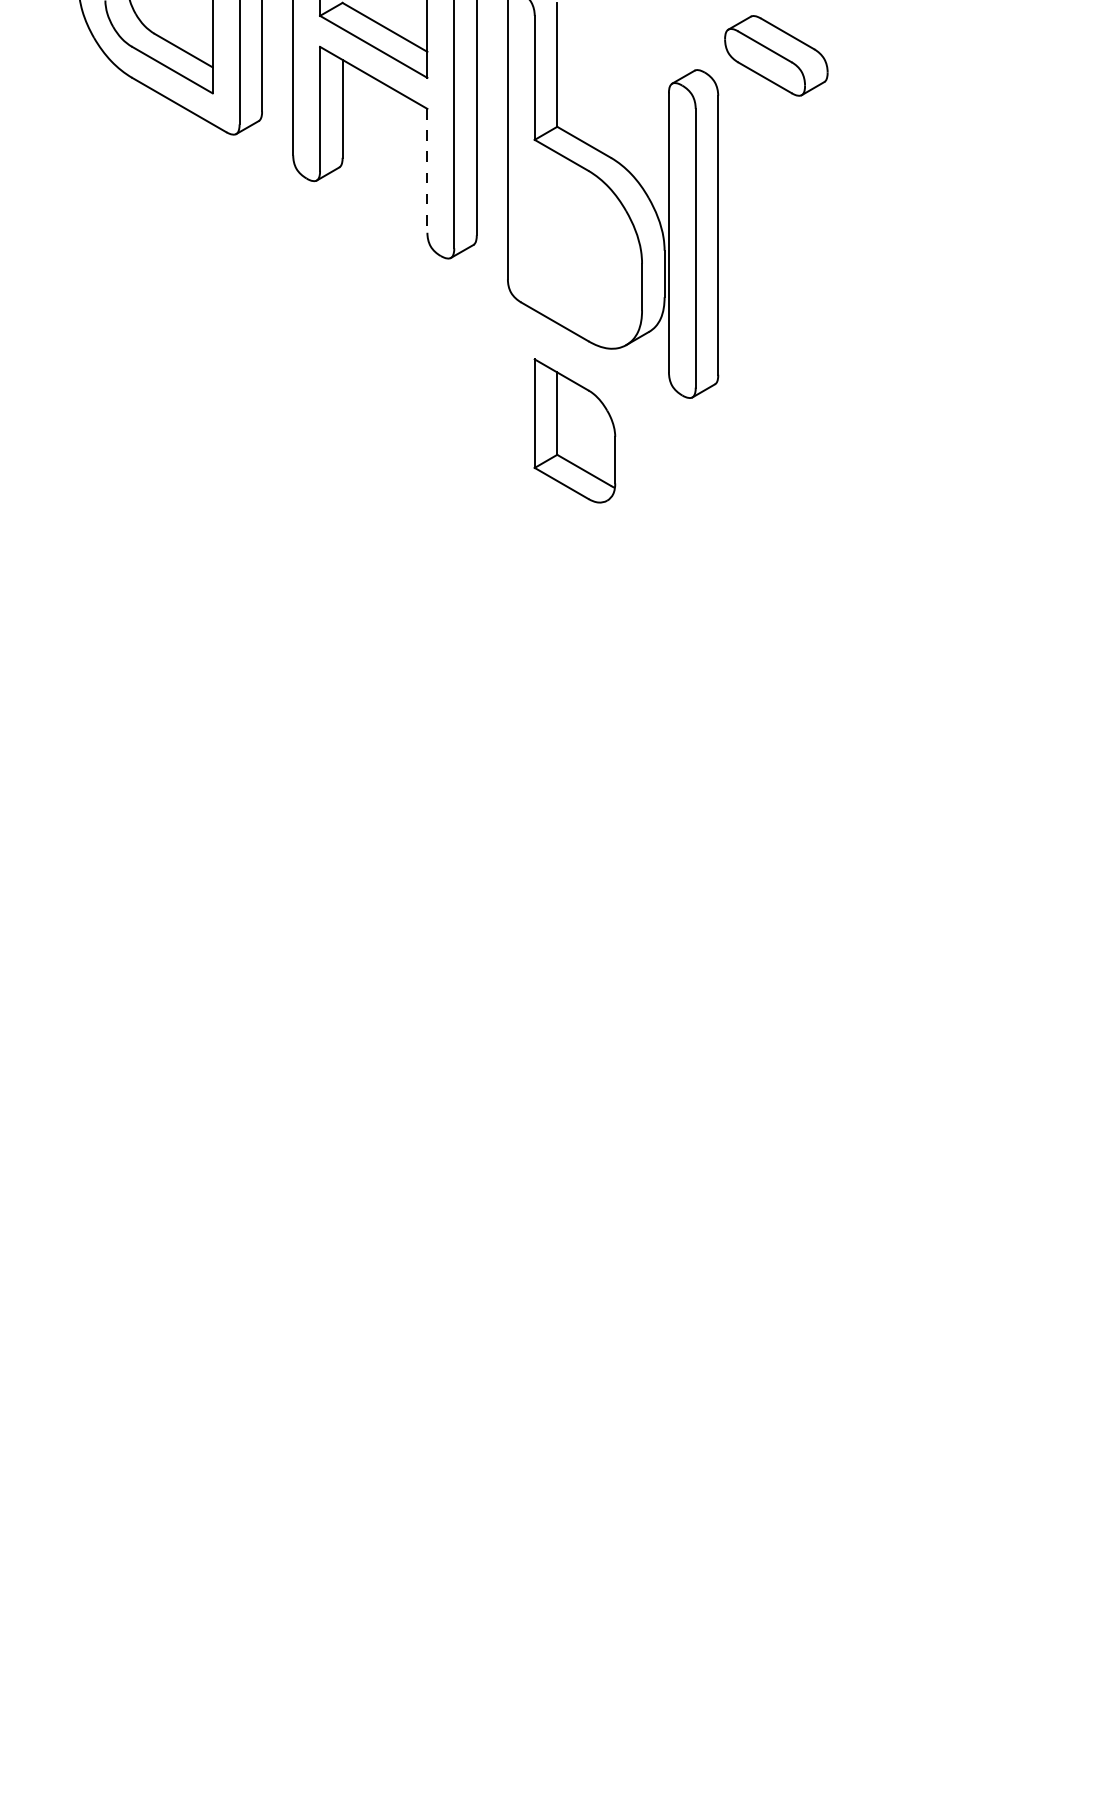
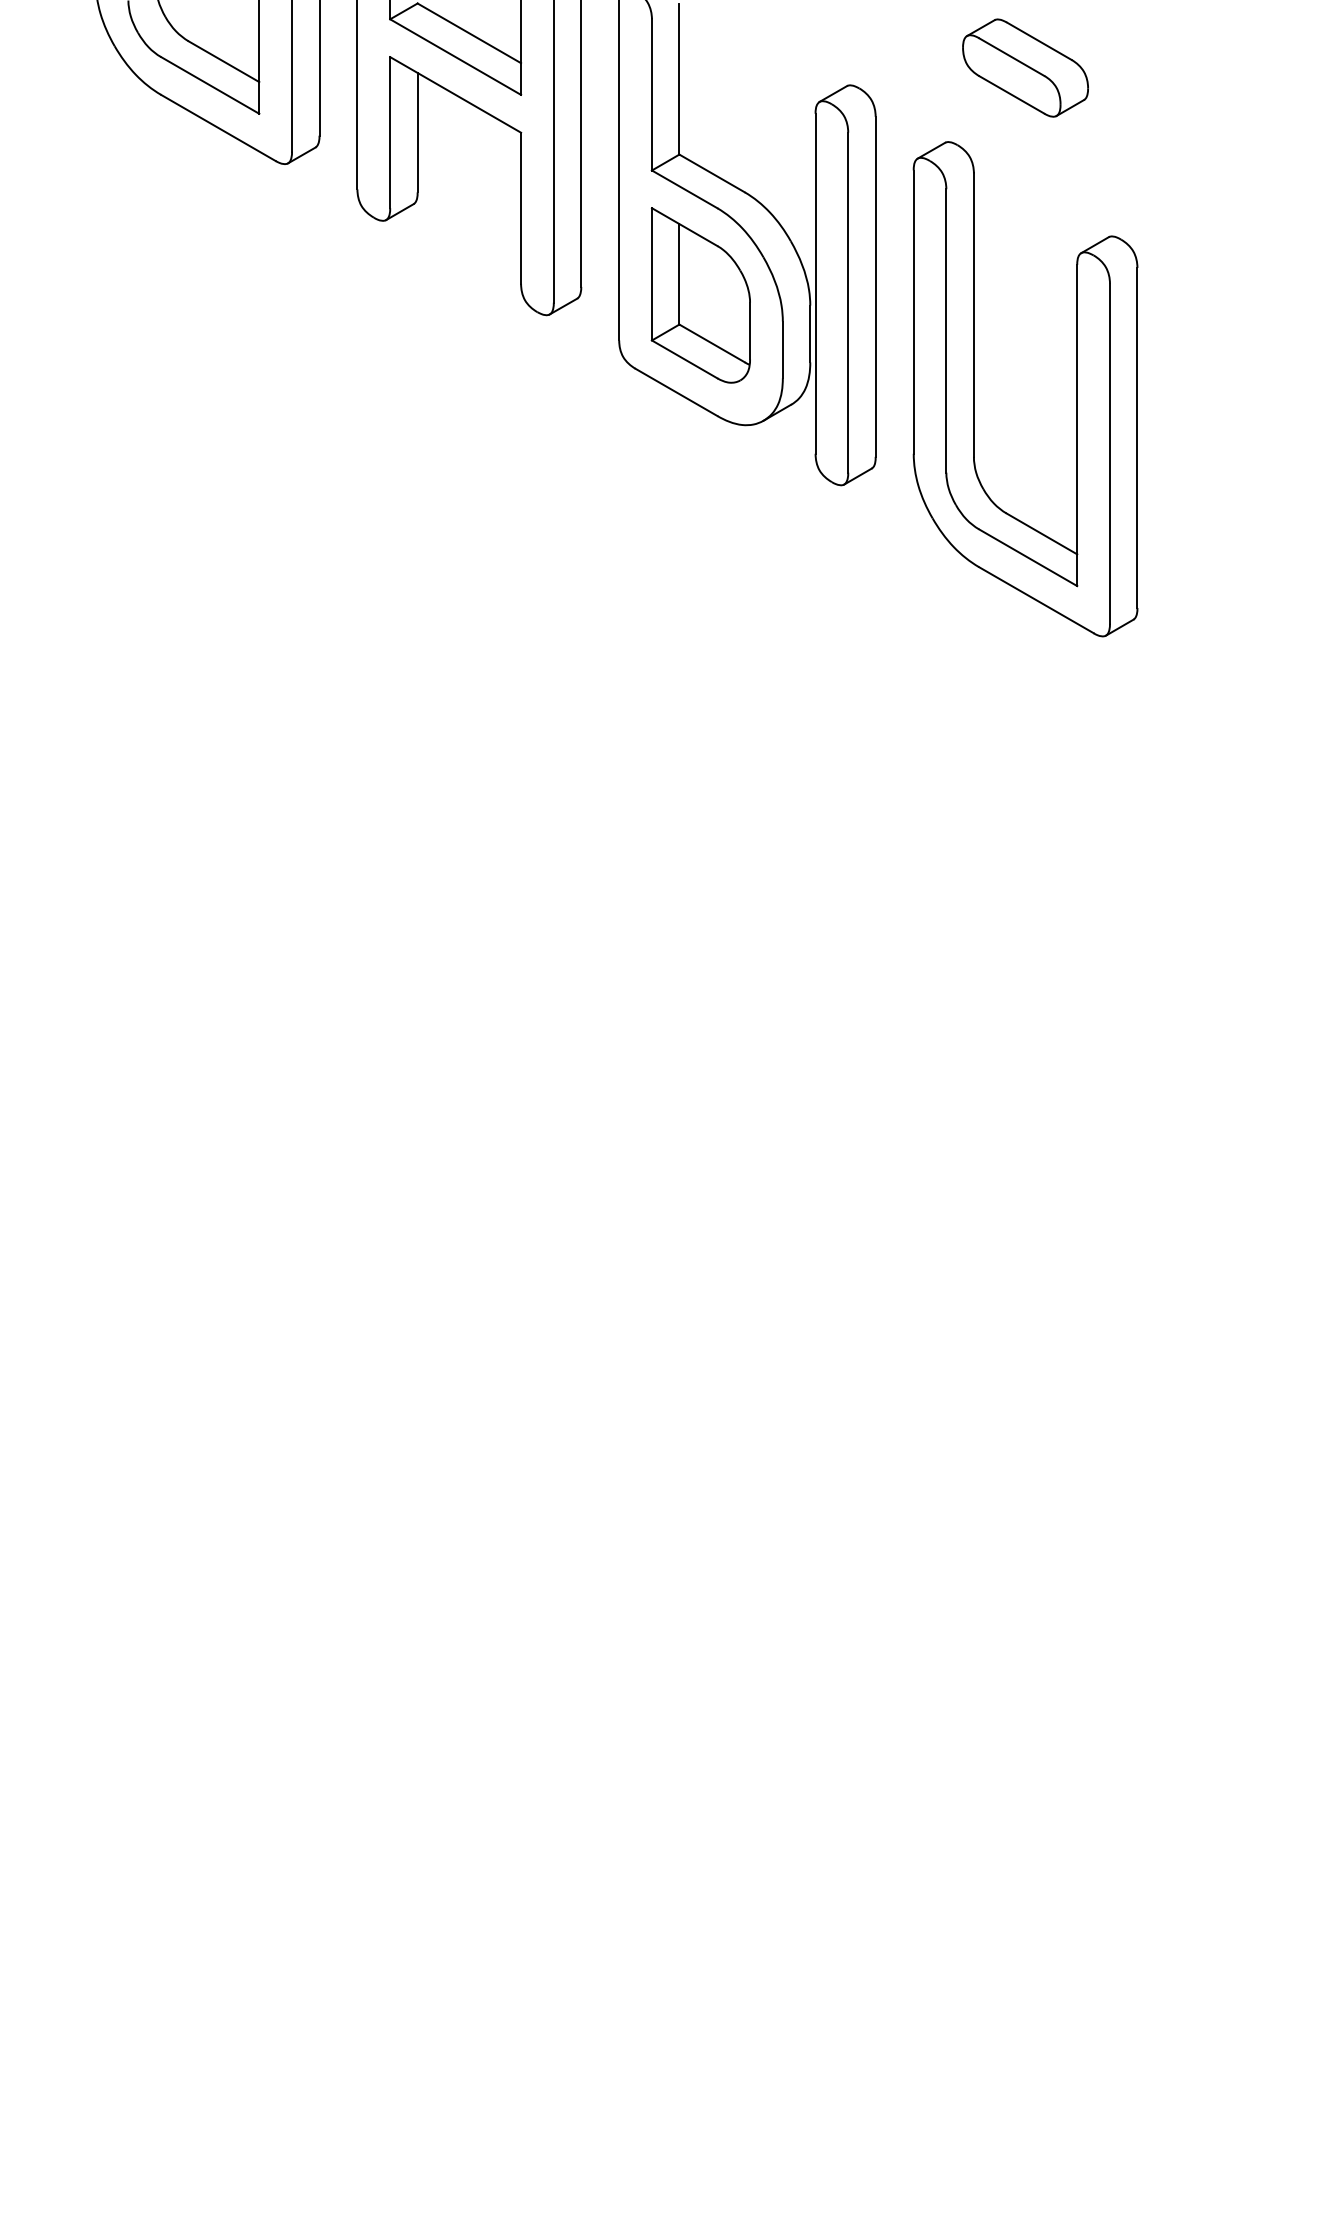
part: (776, 55) -> (1025, 67), moved
line: (427, 171) -> (521, 208), dashed -> solid
part: (799, 319) -> (974, 389), added
part: (574, 431) -> (700, 295), moved

